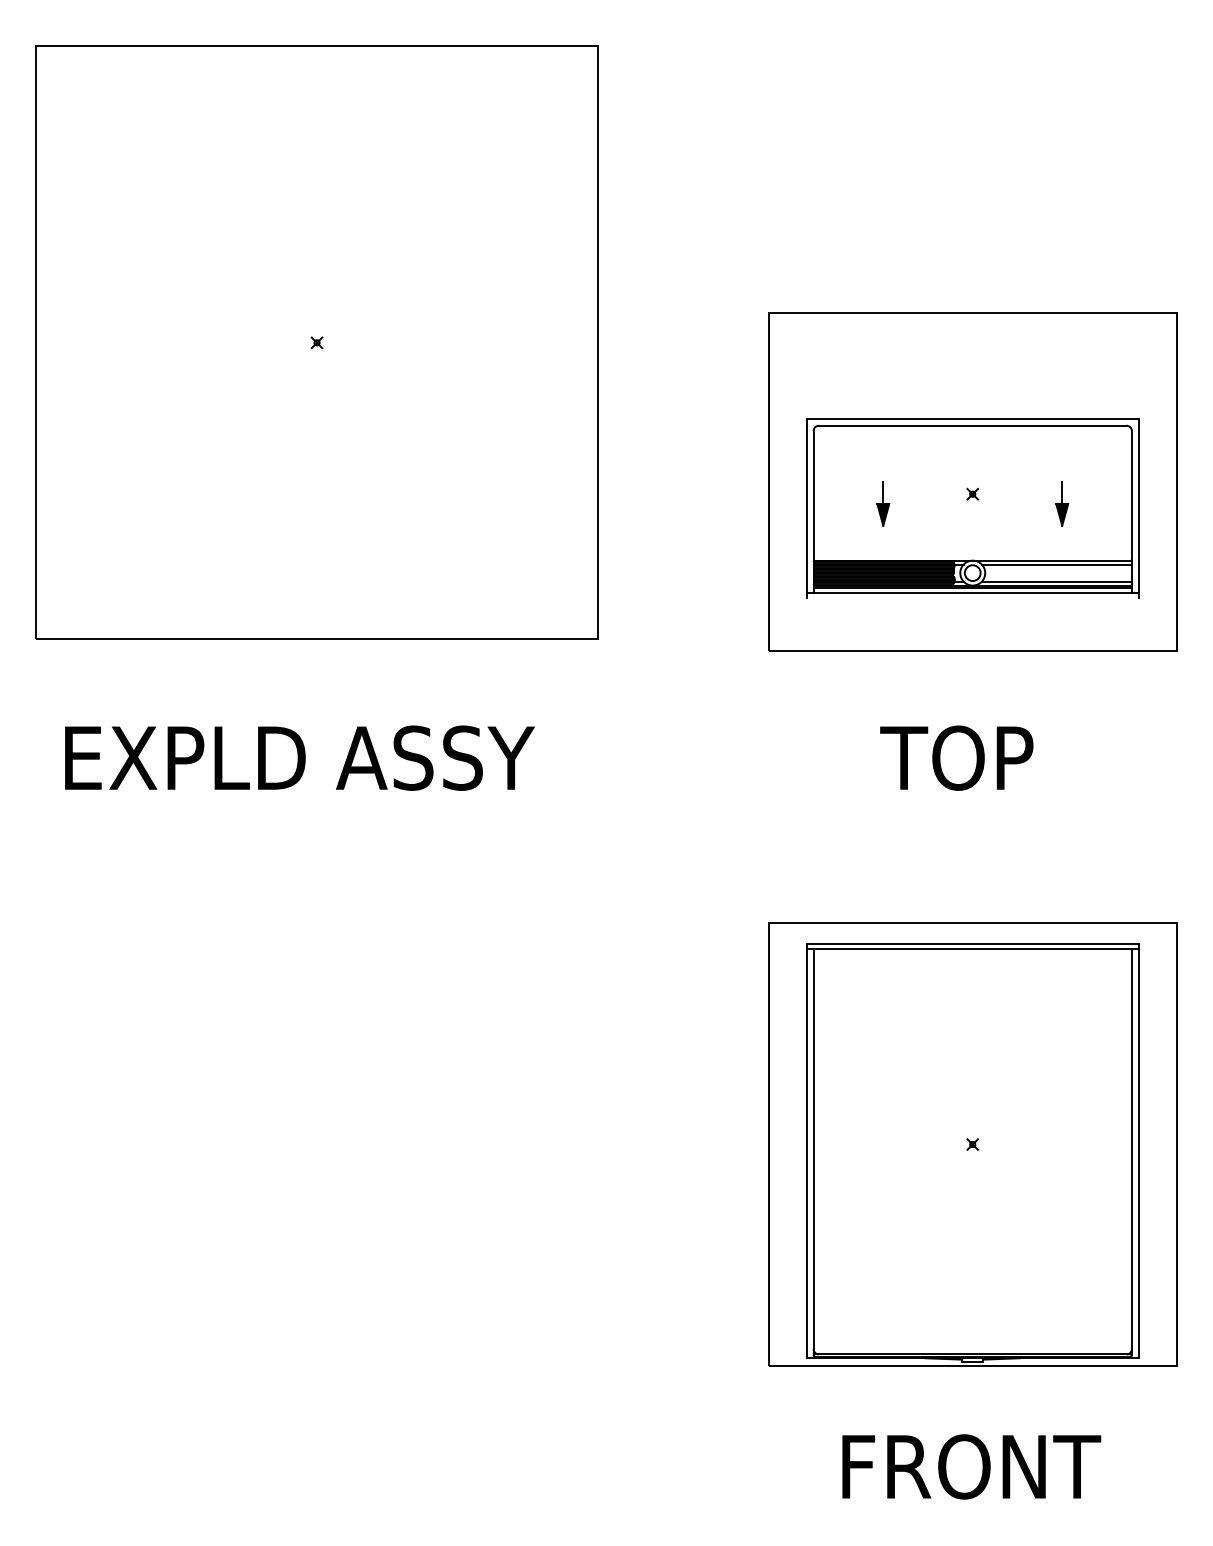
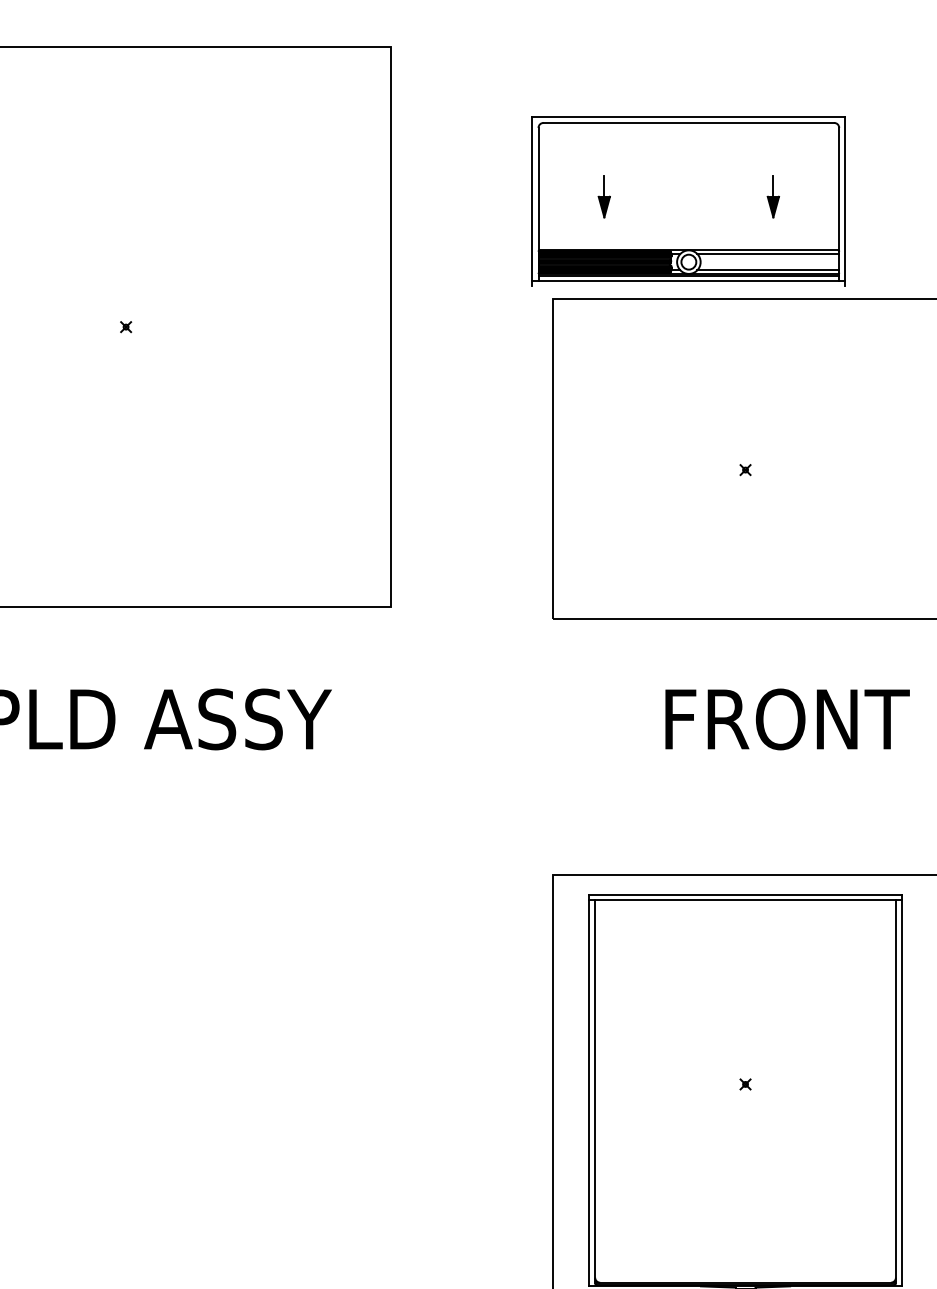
part: (972, 508) -> (688, 201), moved
text: (1013, 757) -> (784, 718), TOP -> FRONT

